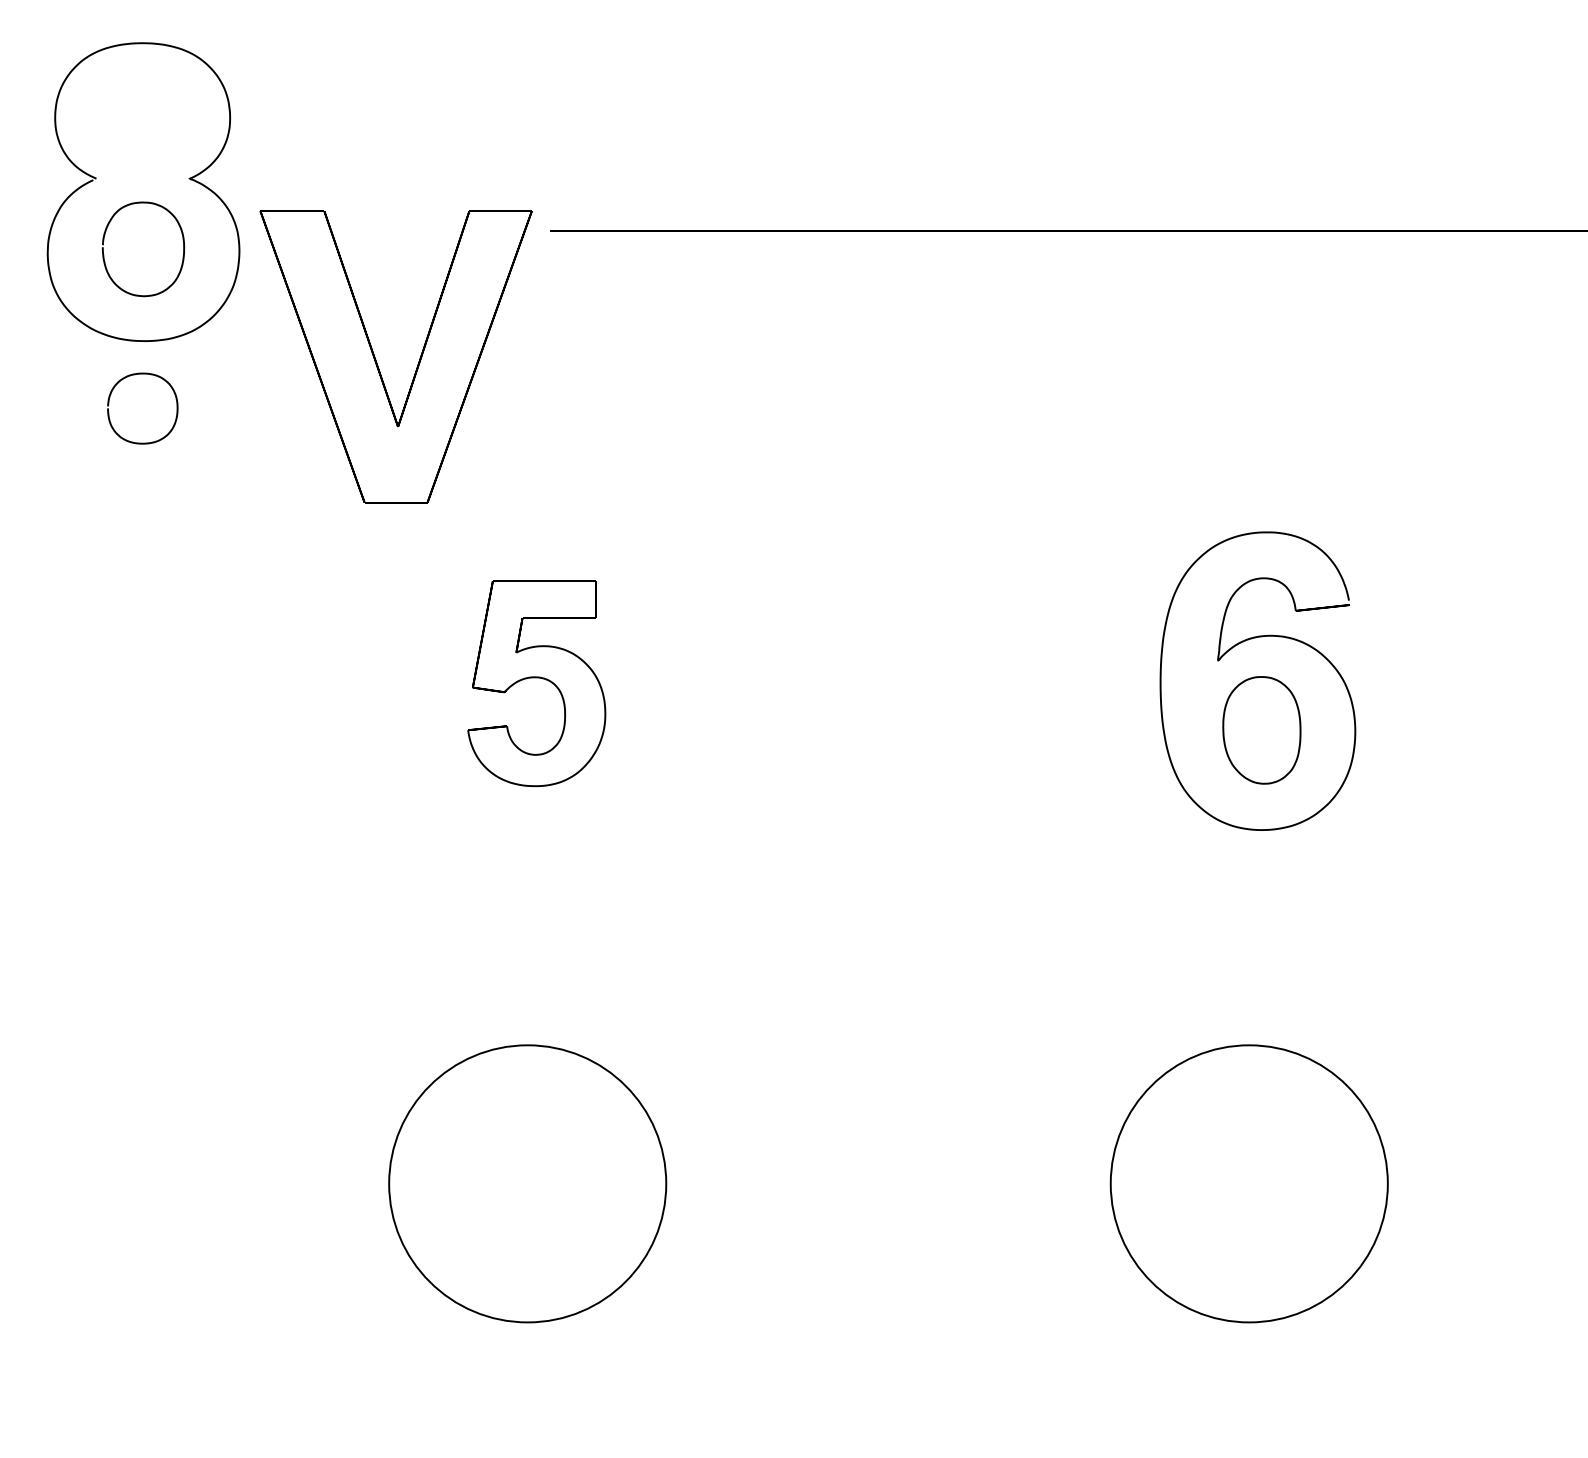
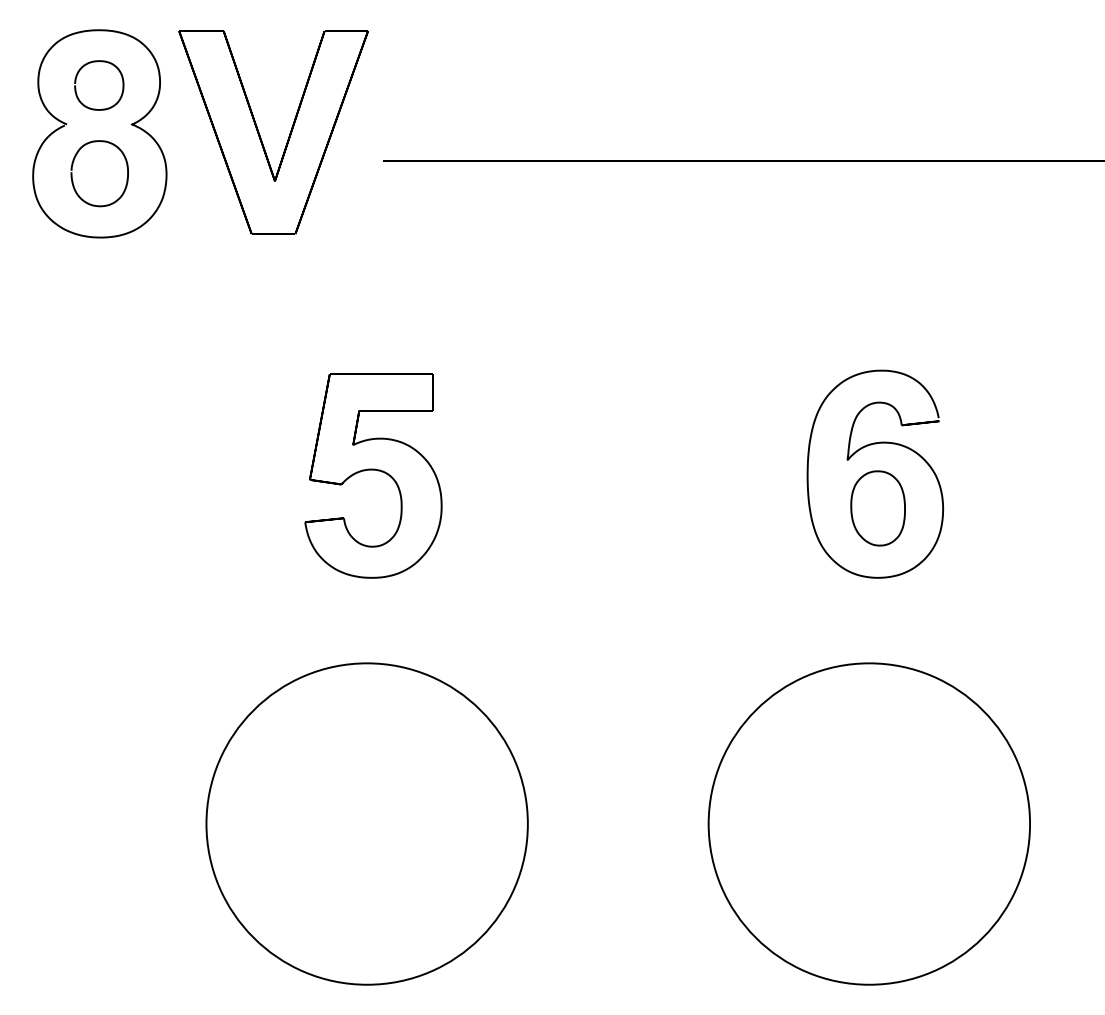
part: (378, 364) -> (261, 137), moved
curve: (176, 408) -> (122, 85), moved
part: (536, 683) -> (373, 475), size x1.43
circle: (526, 1183) -> (366, 823), size x1.67
circle: (1249, 1183) -> (869, 823), size x1.67

